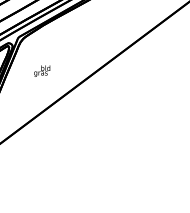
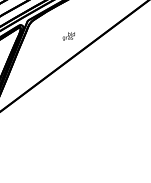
text: (41, 71) -> (68, 36), moved

